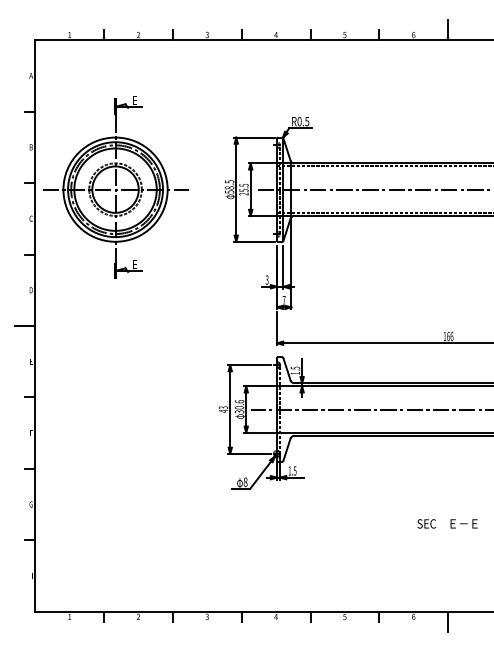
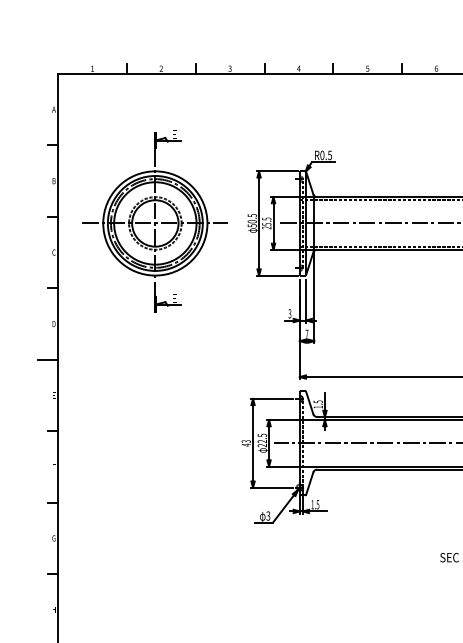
part: (115, 187) -> (155, 221), moved
text: (229, 187) -> (252, 221), 58.5 -> 50.5
text: (239, 406) -> (262, 440), 30.6 -> 22.5
text: (245, 481) -> (268, 515), 8 -> 3

